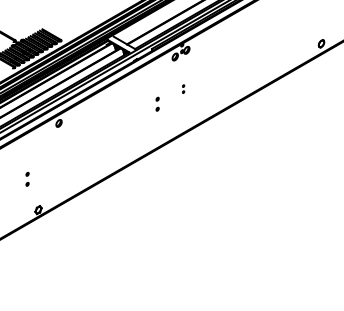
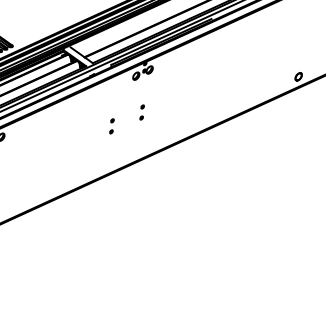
part: (183, 88) -> (142, 111), size x1.67

